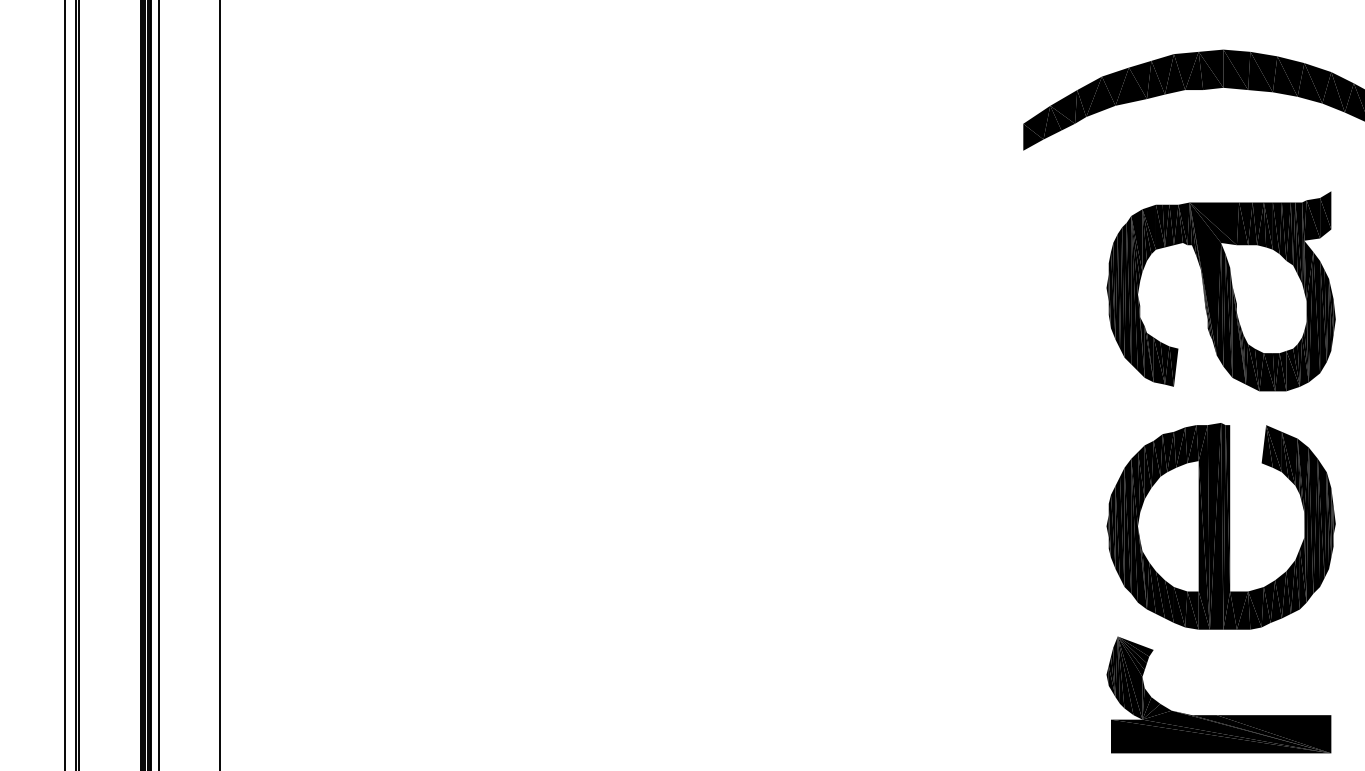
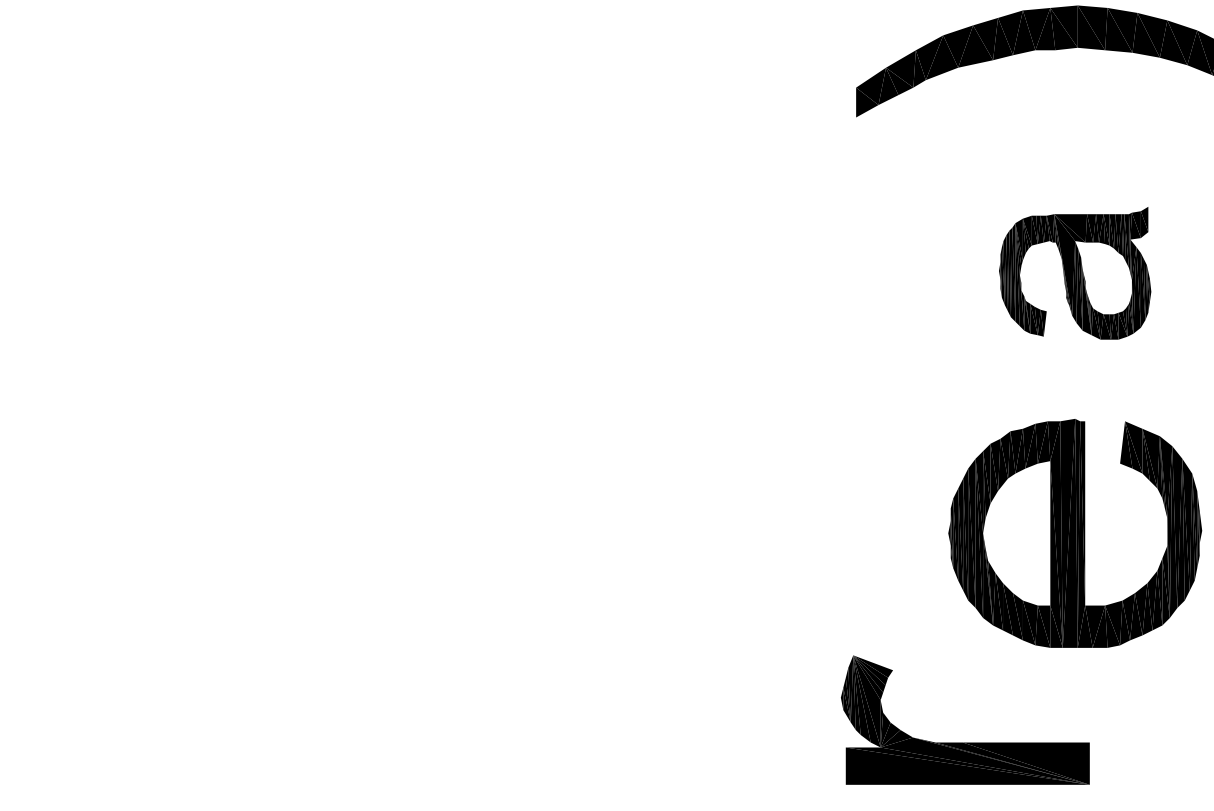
part: (1220, 291) -> (1074, 273), size x0.6
part: (1218, 715) -> (964, 742), moved

